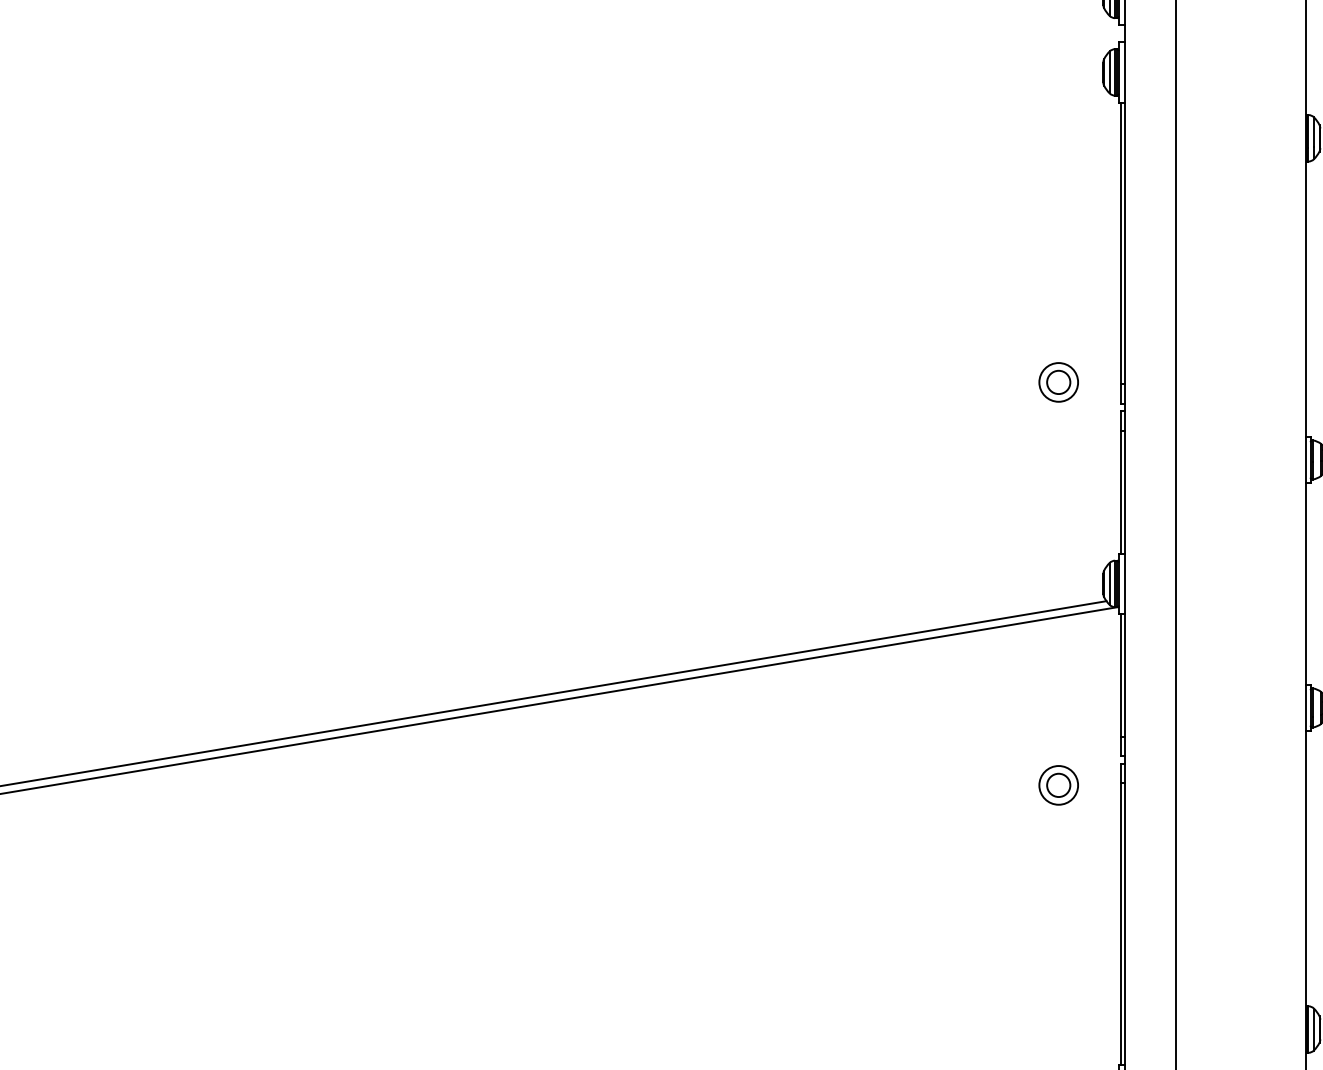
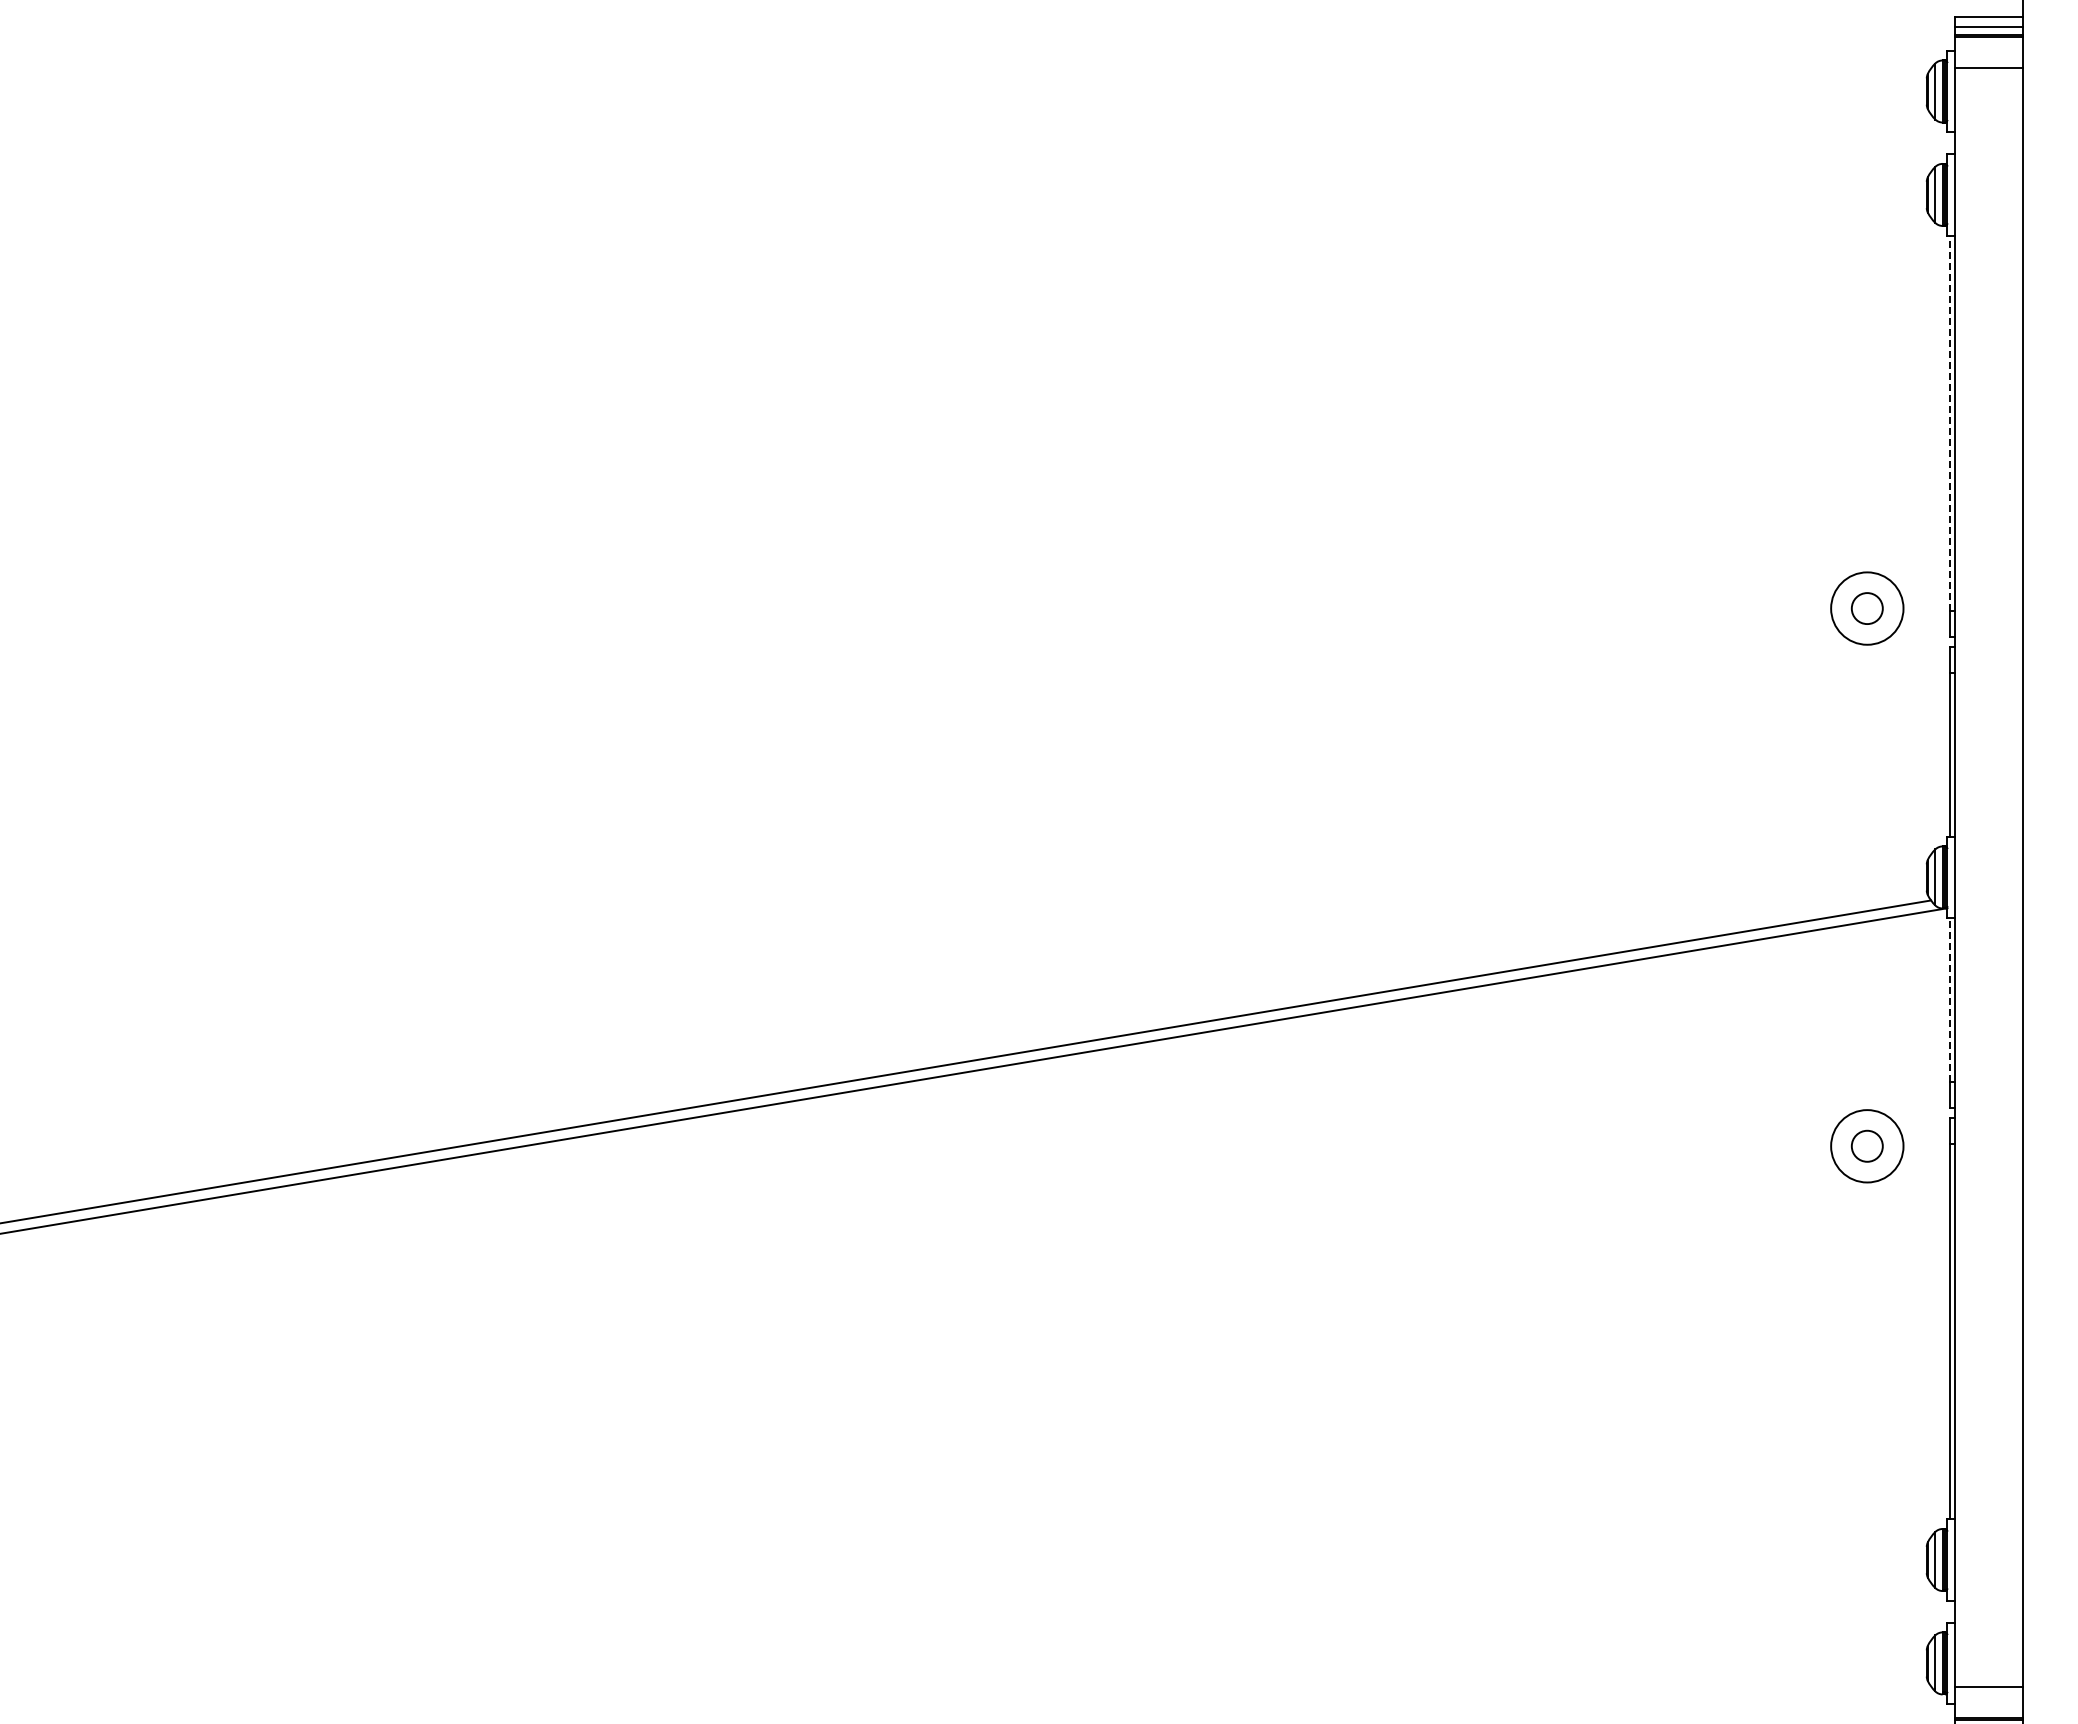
line: (1121, 243) -> (1950, 423), solid -> dashed
circle: (1058, 382) -> (1867, 608), size x1.4
line: (1121, 675) -> (1950, 999), solid -> dashed
circle: (1058, 785) -> (1867, 1146), size x1.4

